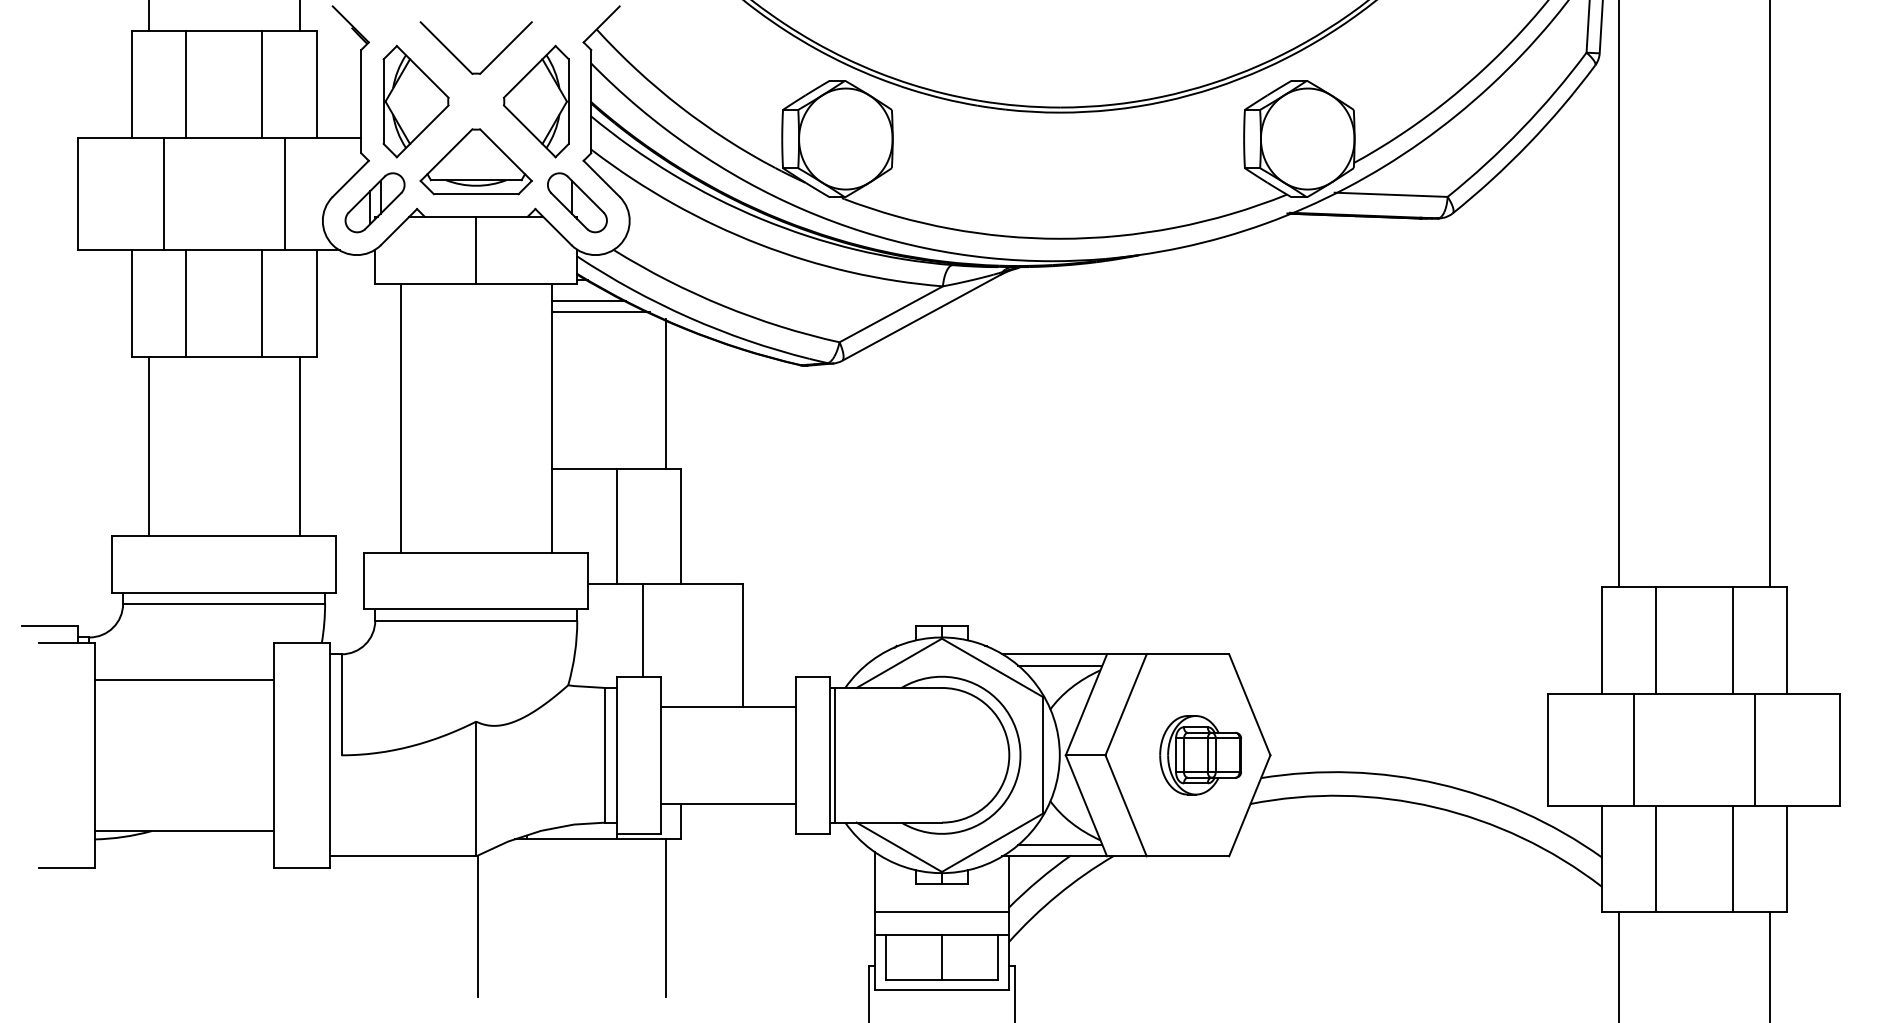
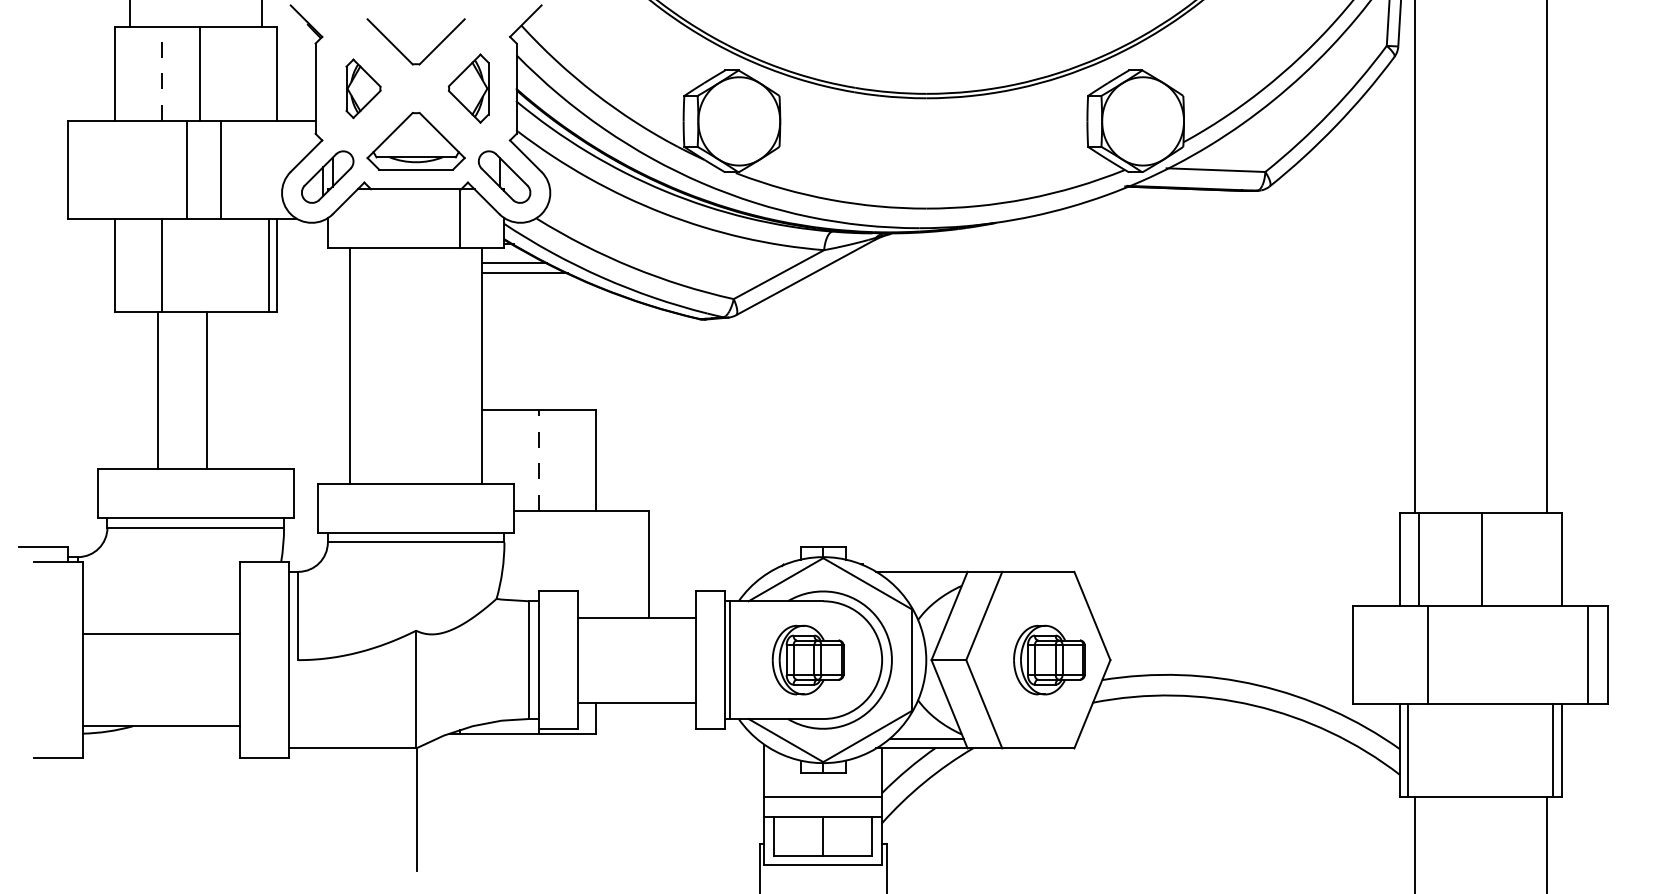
line: (185, 84) -> (161, 73), solid -> dashed
line: (262, 84) -> (200, 73), moved
part: (415, 101) -> (363, 88), size x0.6
part: (536, 101) -> (468, 88), size x0.7
line: (163, 194) -> (186, 169), moved
line: (284, 194) -> (220, 169), moved
line: (476, 249) -> (460, 217), moved
line: (262, 303) -> (268, 265), moved
line: (666, 394) -> (582, 344), removed
line: (148, 446) -> (157, 390), moved
line: (299, 446) -> (207, 390), moved
line: (617, 526) -> (539, 460), solid -> dashed
line: (642, 630) -> (561, 551), removed
line: (1655, 639) -> (1418, 558), moved
line: (1732, 639) -> (1482, 558), moved
line: (1059, 665) -> (926, 581), removed
line: (184, 679) -> (161, 633), moved
line: (1754, 749) -> (1587, 655), moved
part: (924, 755) -> (808, 660), added
line: (1655, 858) -> (1407, 750), moved
line: (1732, 858) -> (1552, 750), moved
line: (666, 917) -> (582, 801), removed

